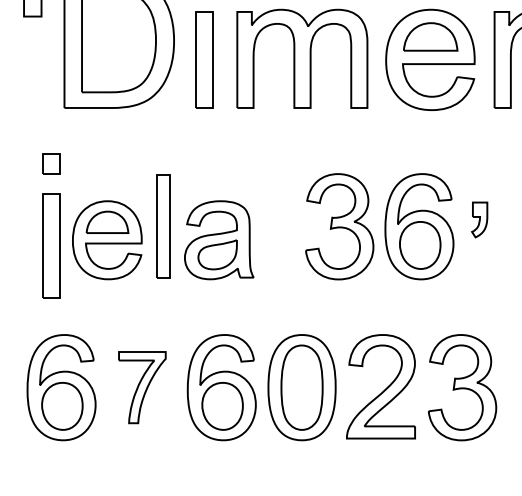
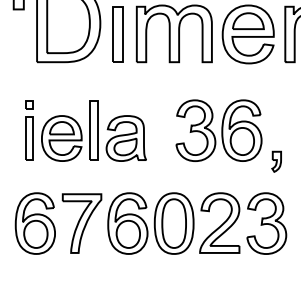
part: (479, 219) -> (276, 161), moved
part: (51, 226) -> (29, 130), size x0.71
part: (141, 387) -> (81, 223), size x1.43

